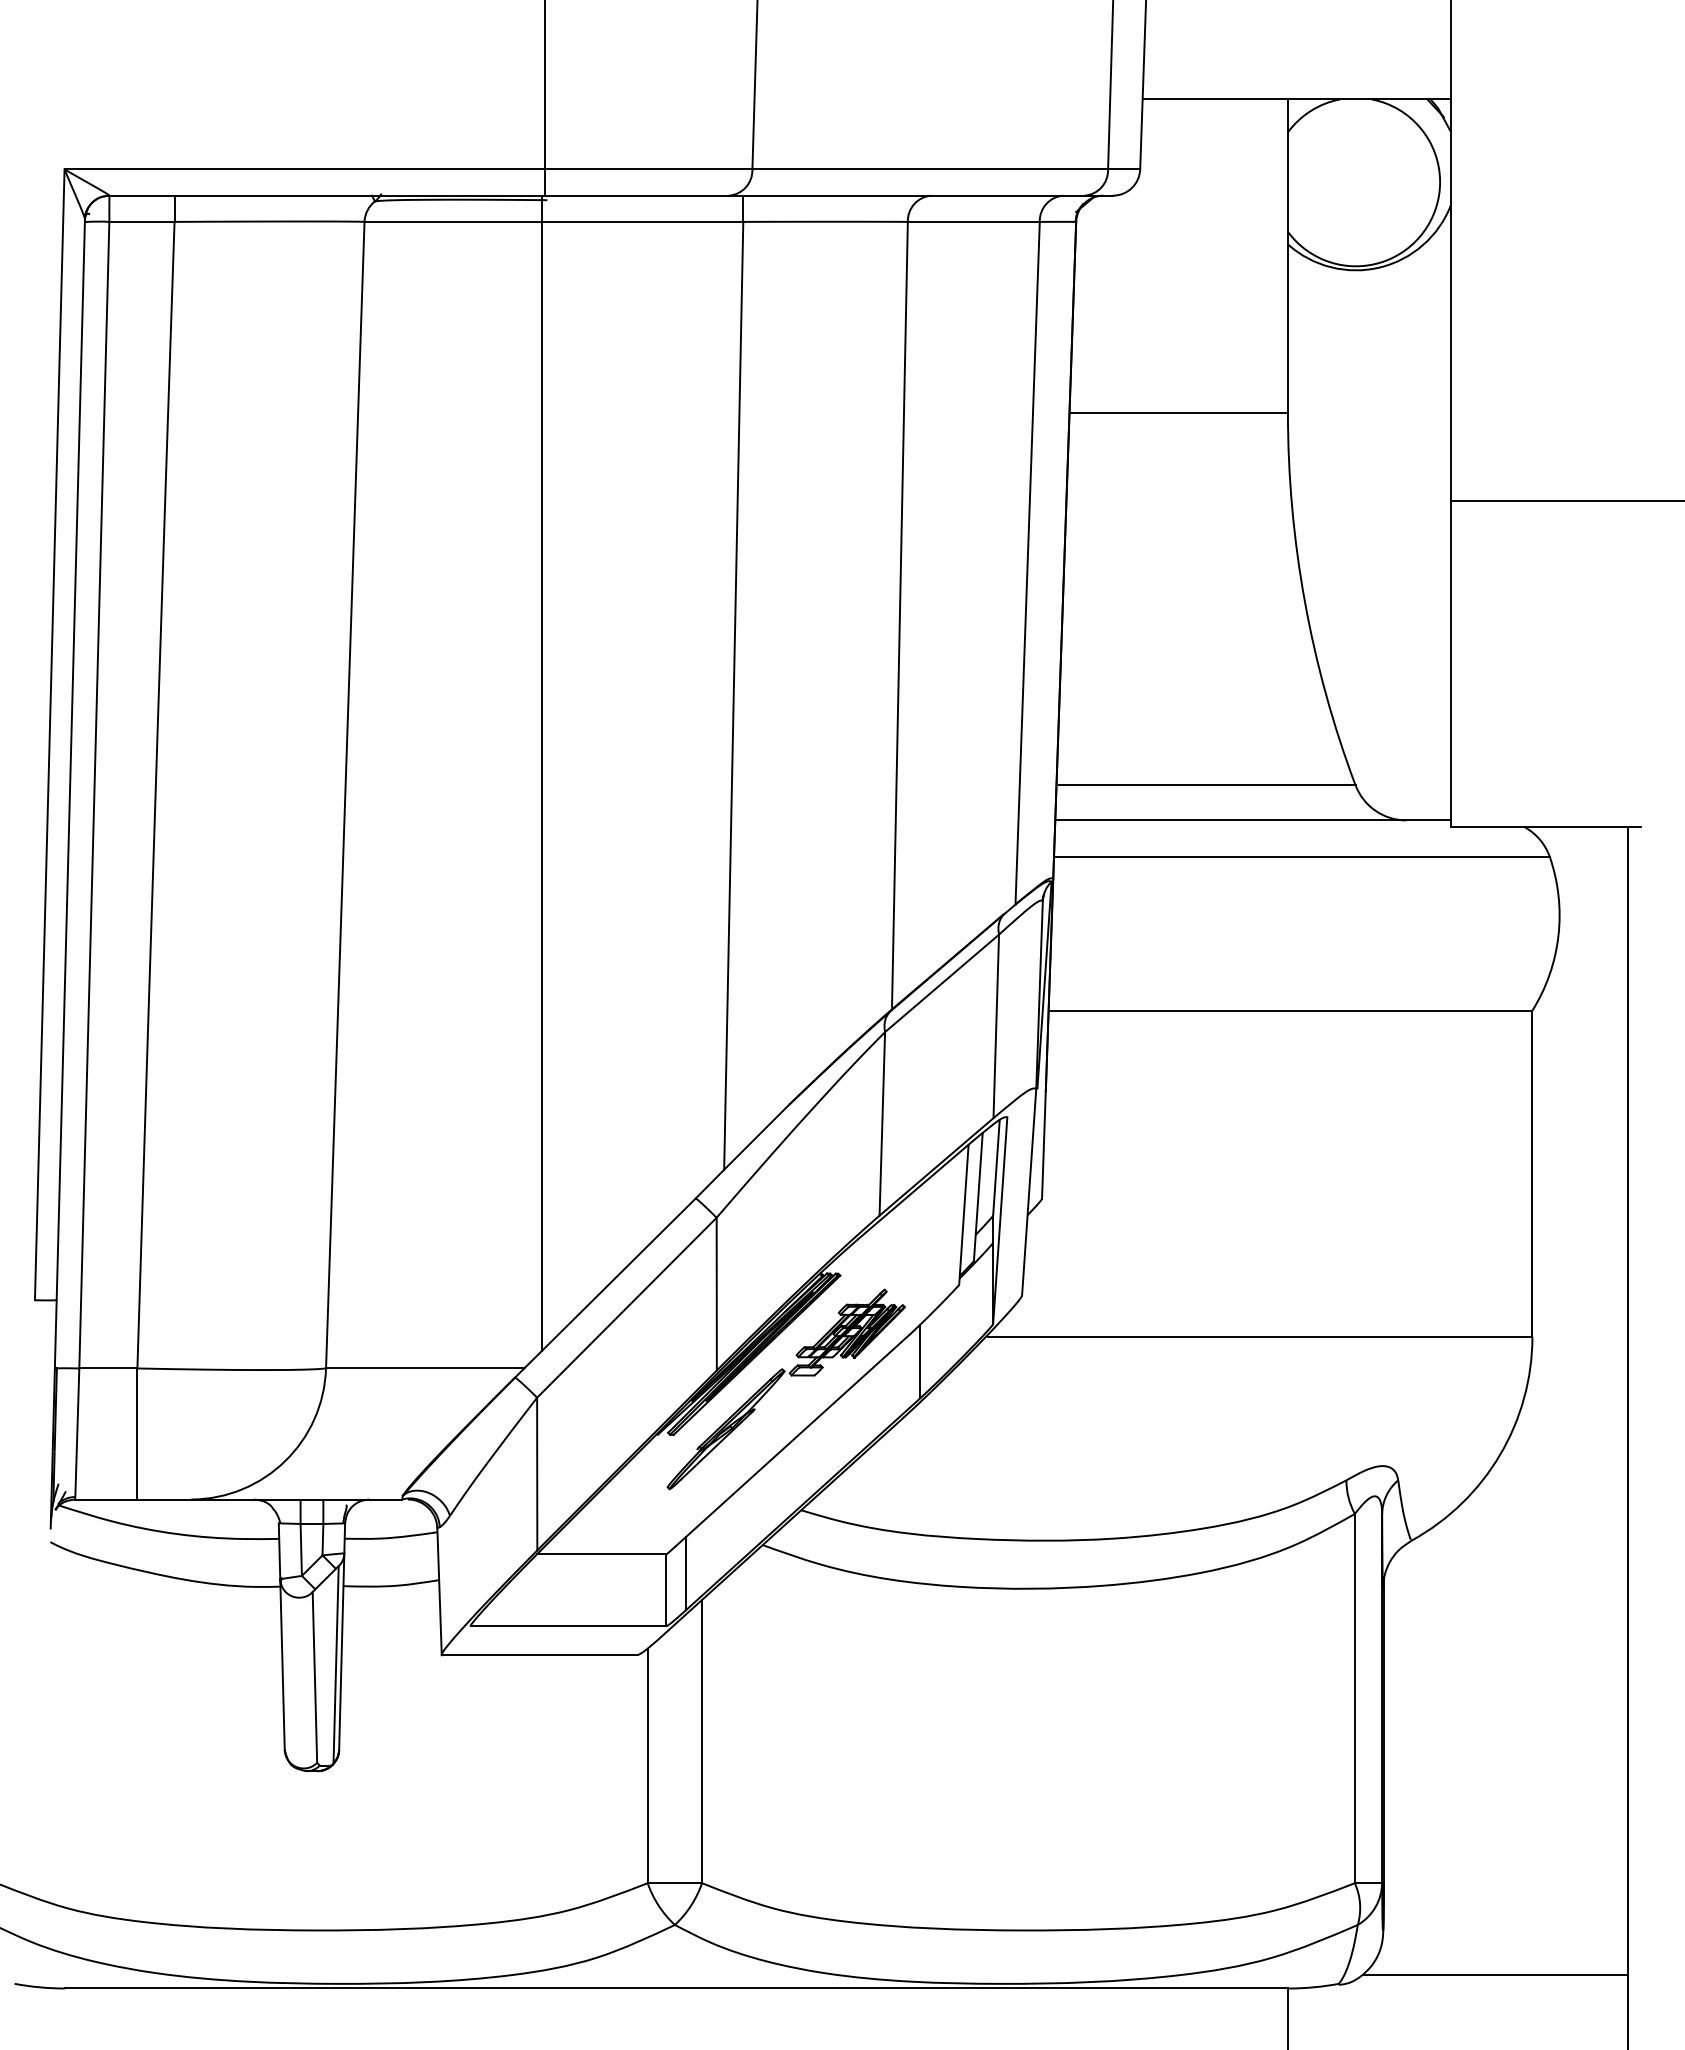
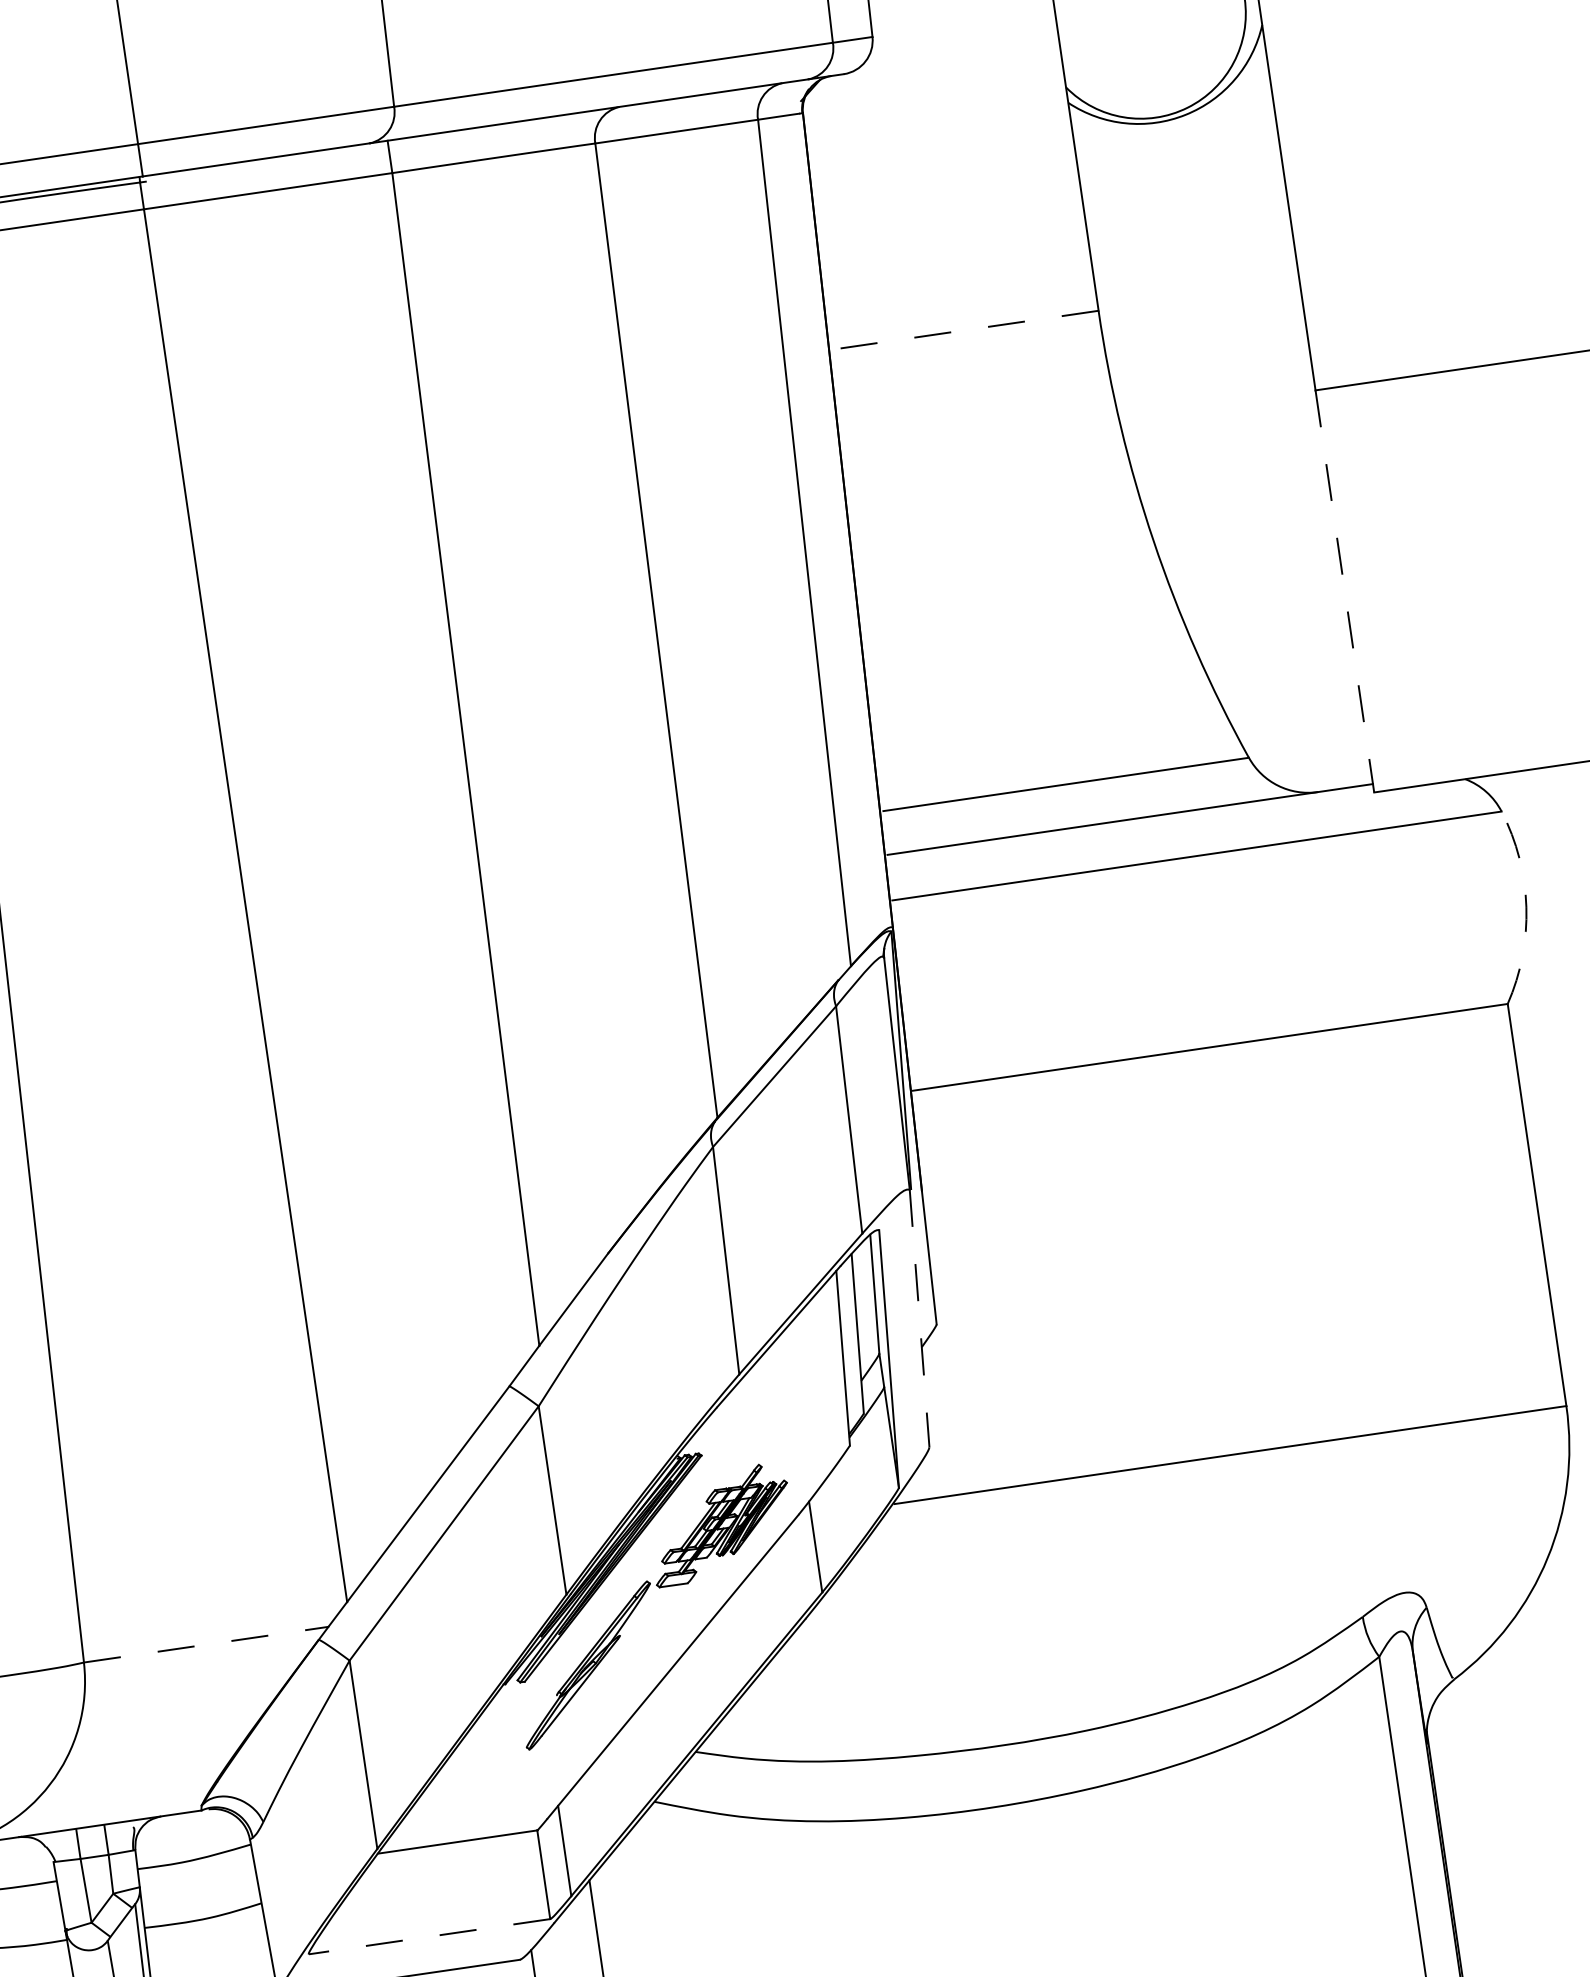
line: (1179, 412) -> (964, 329), solid -> dashed
line: (1450, 664) -> (1344, 591), solid -> dashed
arc: (1558, 935) -> (1526, 906), solid -> dashed
line: (1029, 1192) -> (920, 1318), solid -> dashed
line: (425, 1368) -> (206, 1644), solid -> dashed
line: (568, 1626) -> (429, 1937), solid -> dashed

